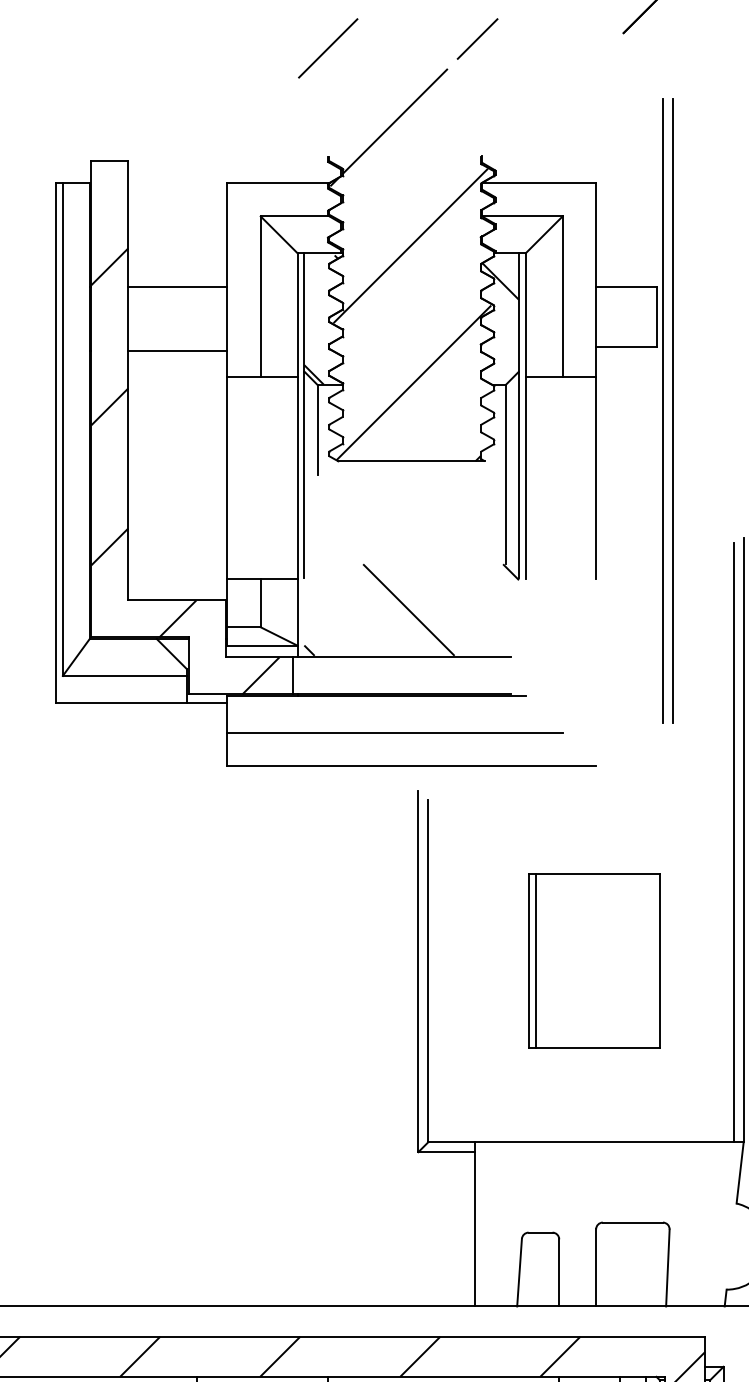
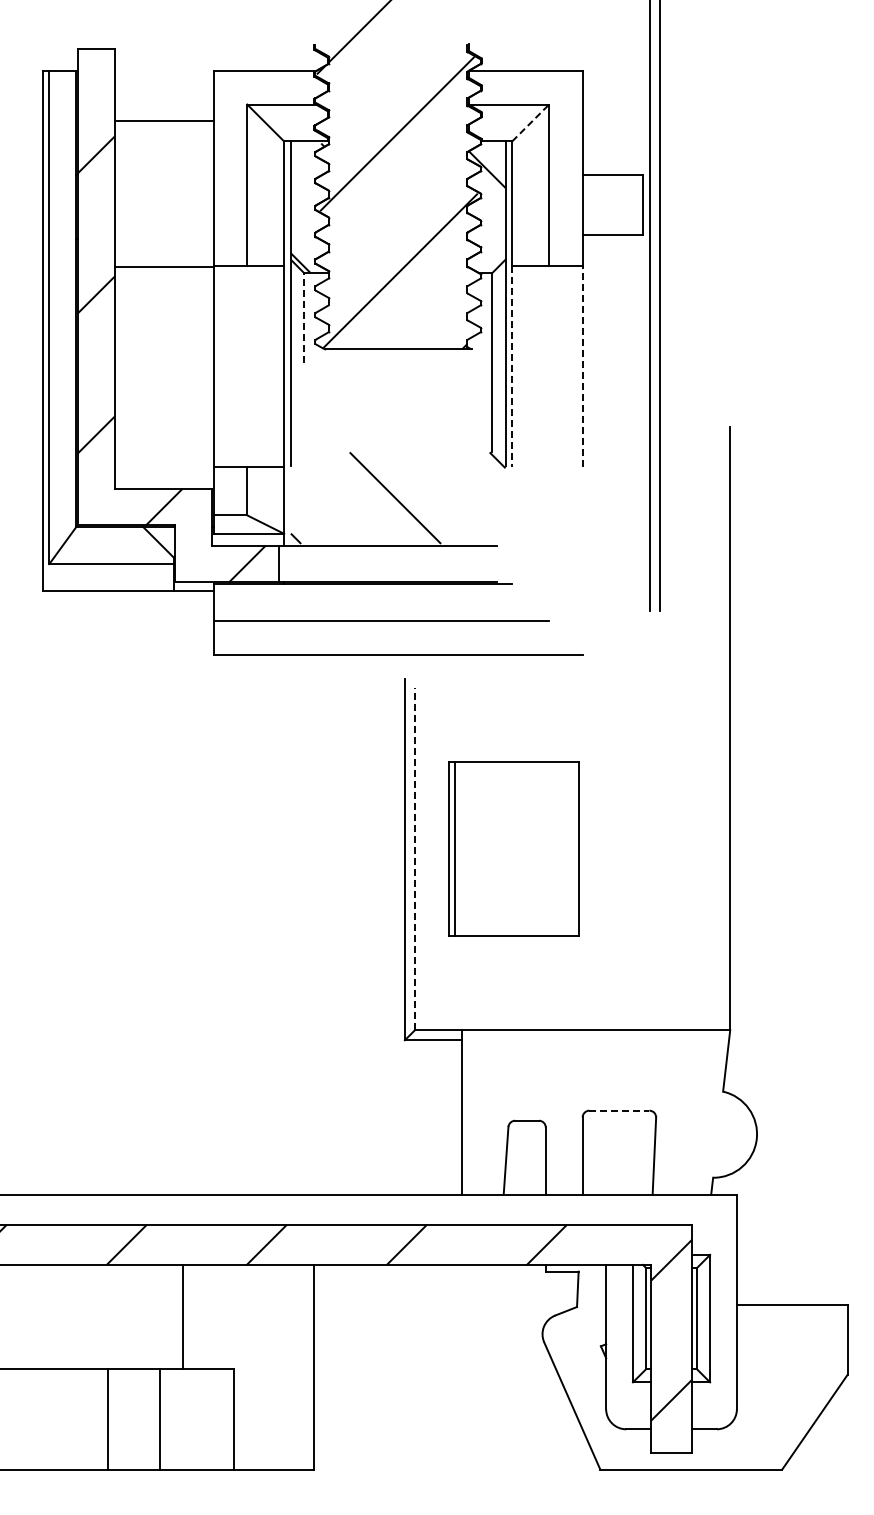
line: (544, 234) -> (531, 122), solid -> dashed
line: (176, 287) -> (163, 121), moved
line: (176, 350) -> (163, 266), moved
line: (317, 430) -> (304, 318), solid -> dashed
line: (525, 478) -> (512, 366), solid -> dashed
line: (595, 478) -> (582, 366), solid -> dashed
line: (733, 842) -> (720, 730), removed
part: (593, 960) -> (513, 848), moved
line: (427, 970) -> (414, 858), solid -> dashed
line: (632, 1222) -> (619, 1110), solid -> dashed

